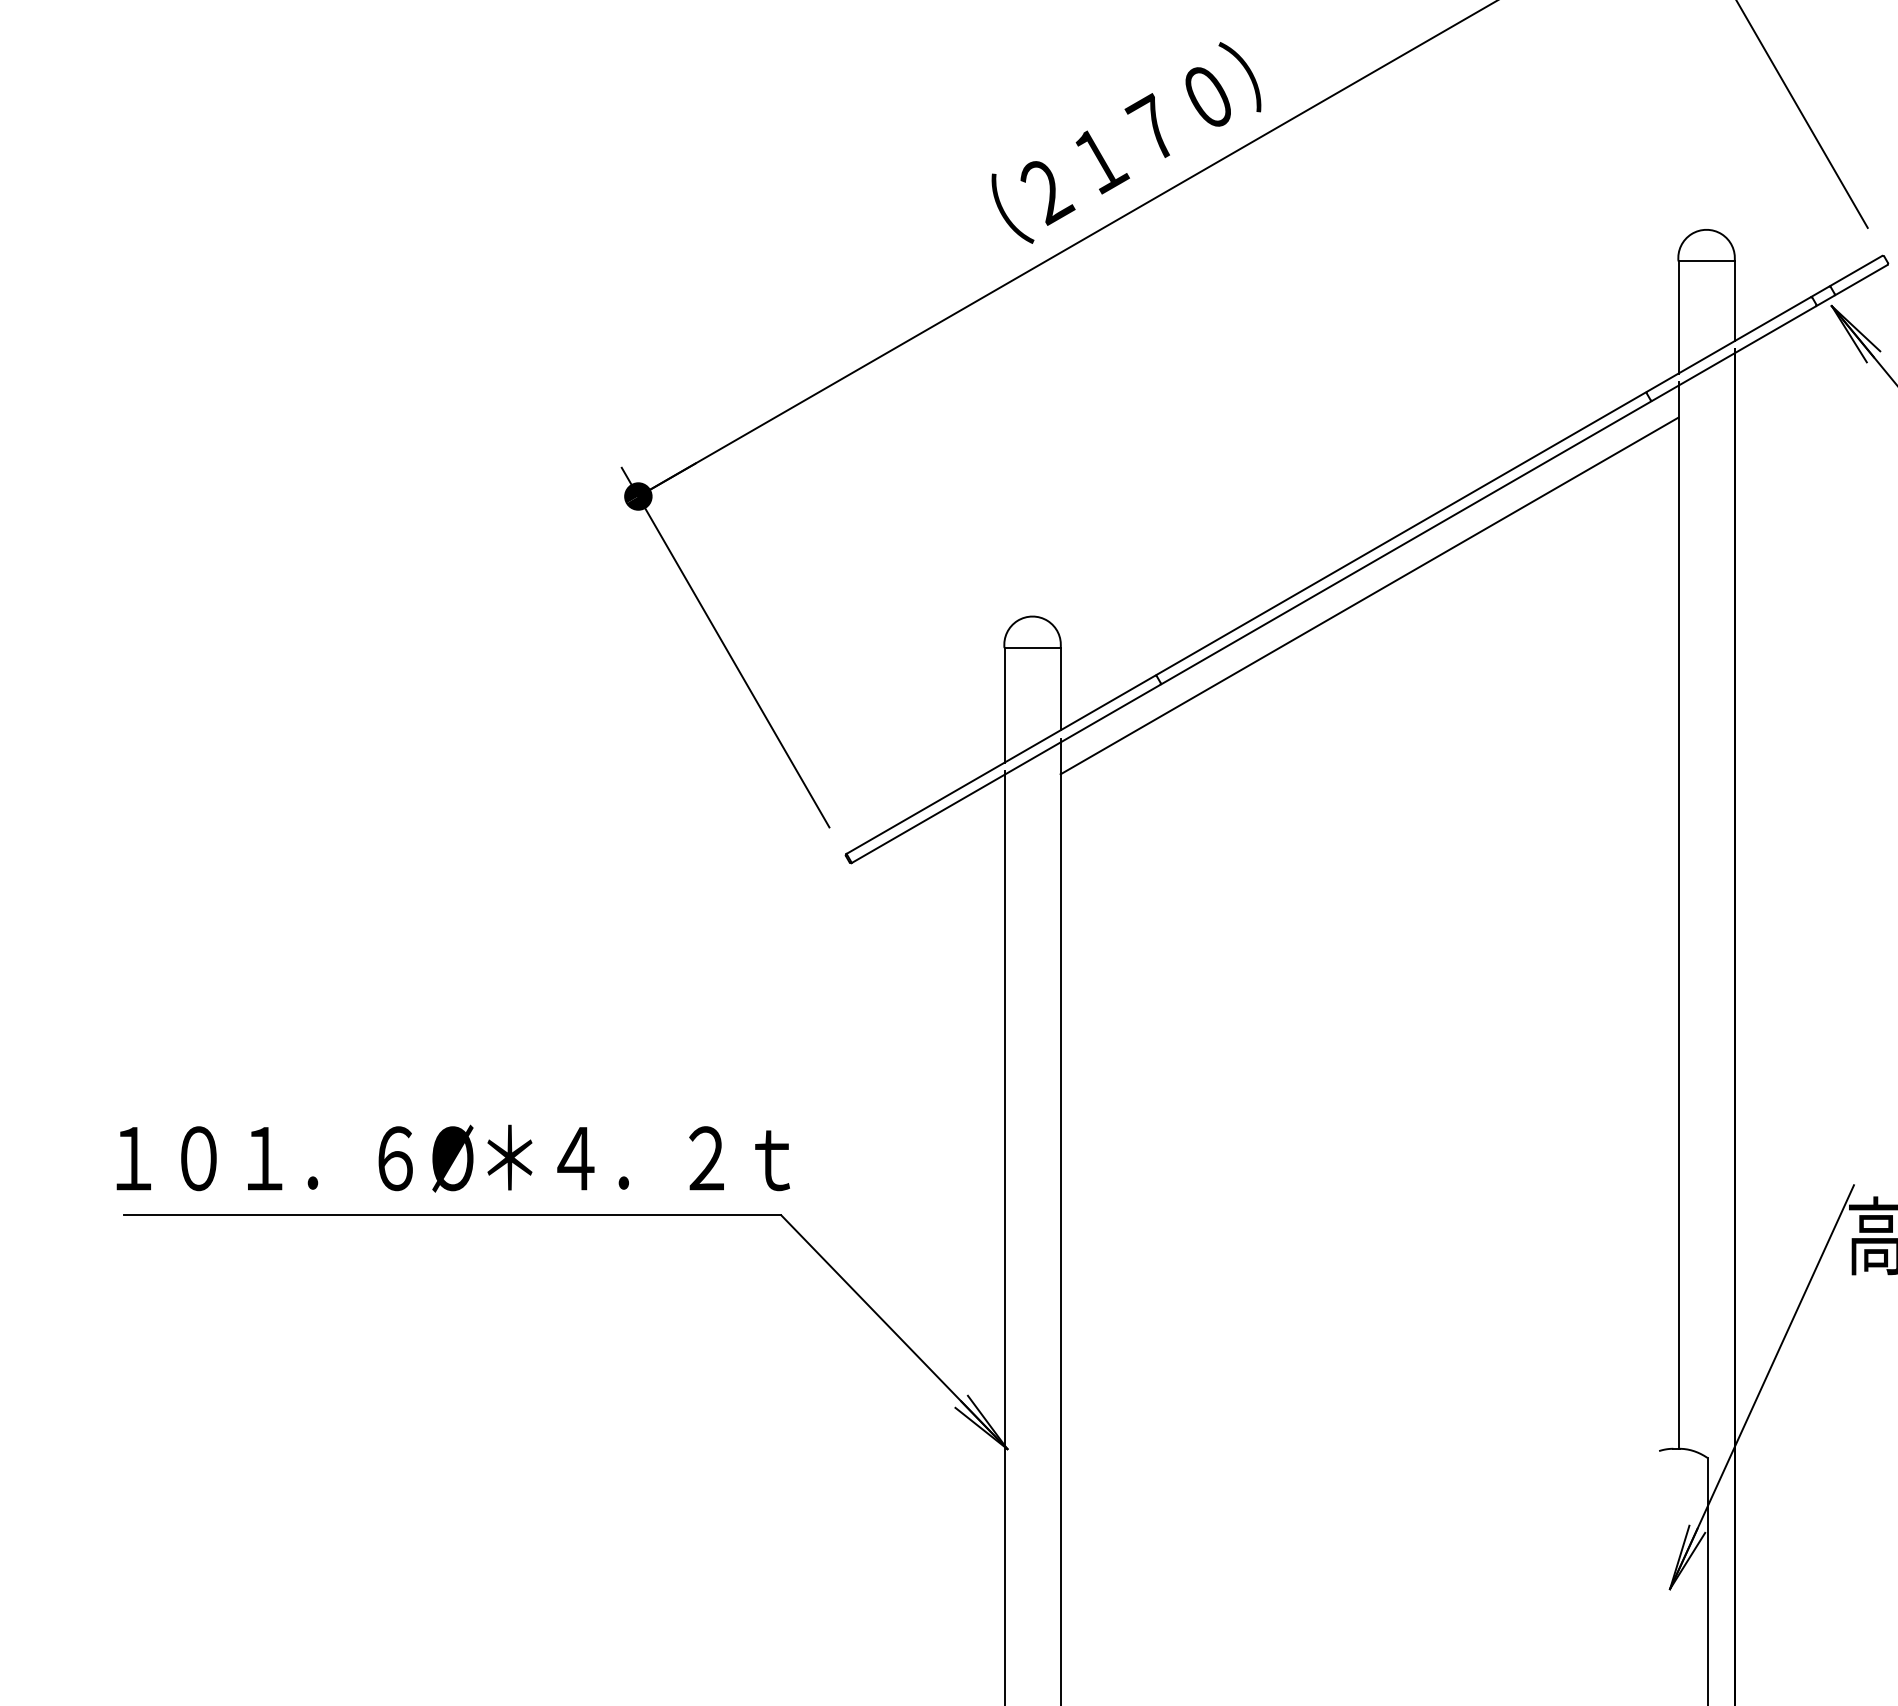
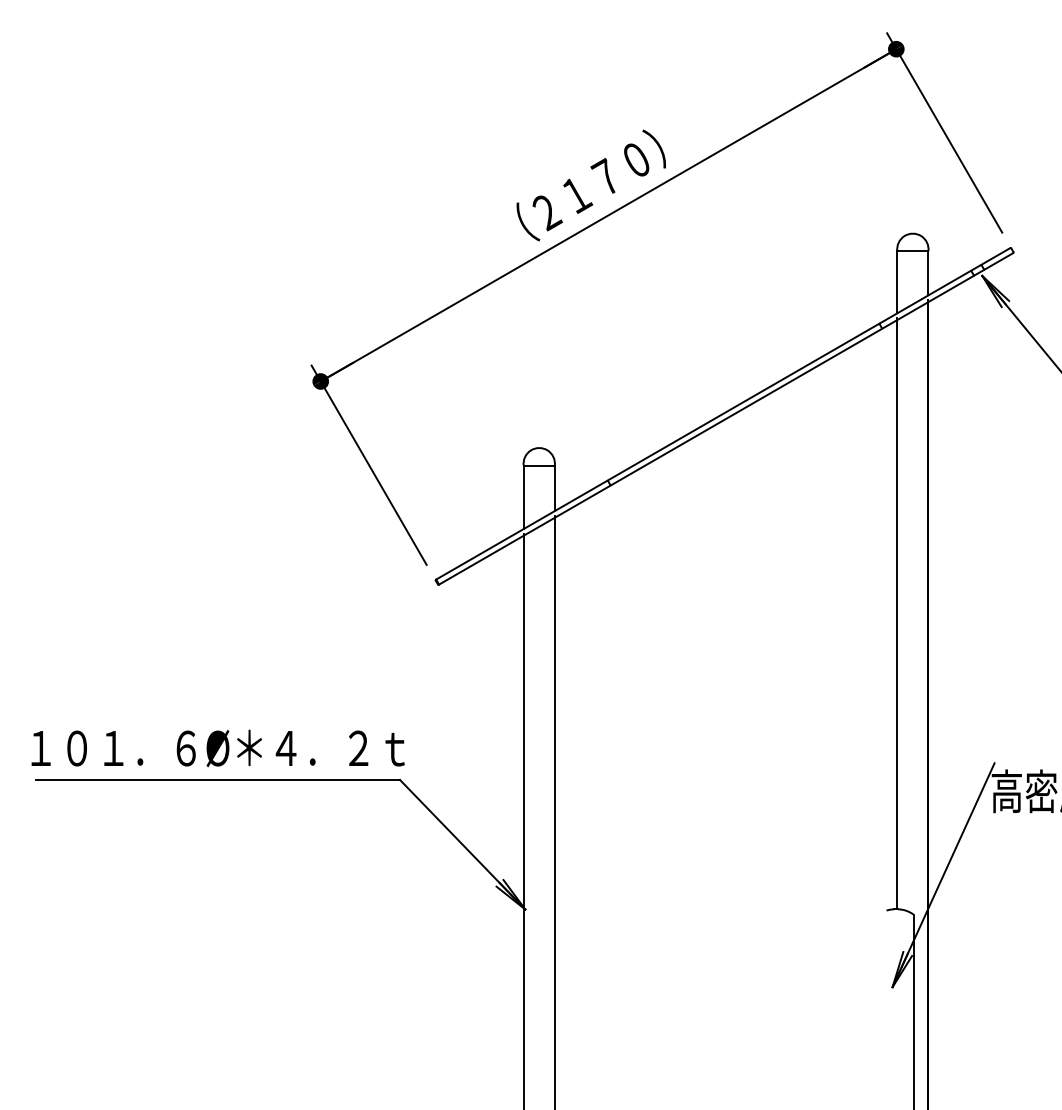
line: (1368, 595) -> (725, 436), removed

